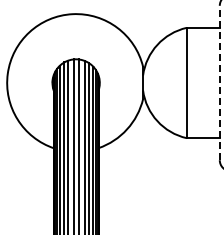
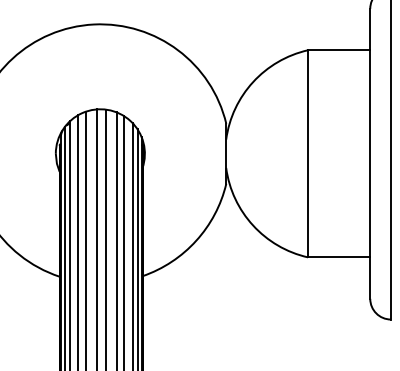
line: (219, 82) -> (369, 152), dashed -> solid

